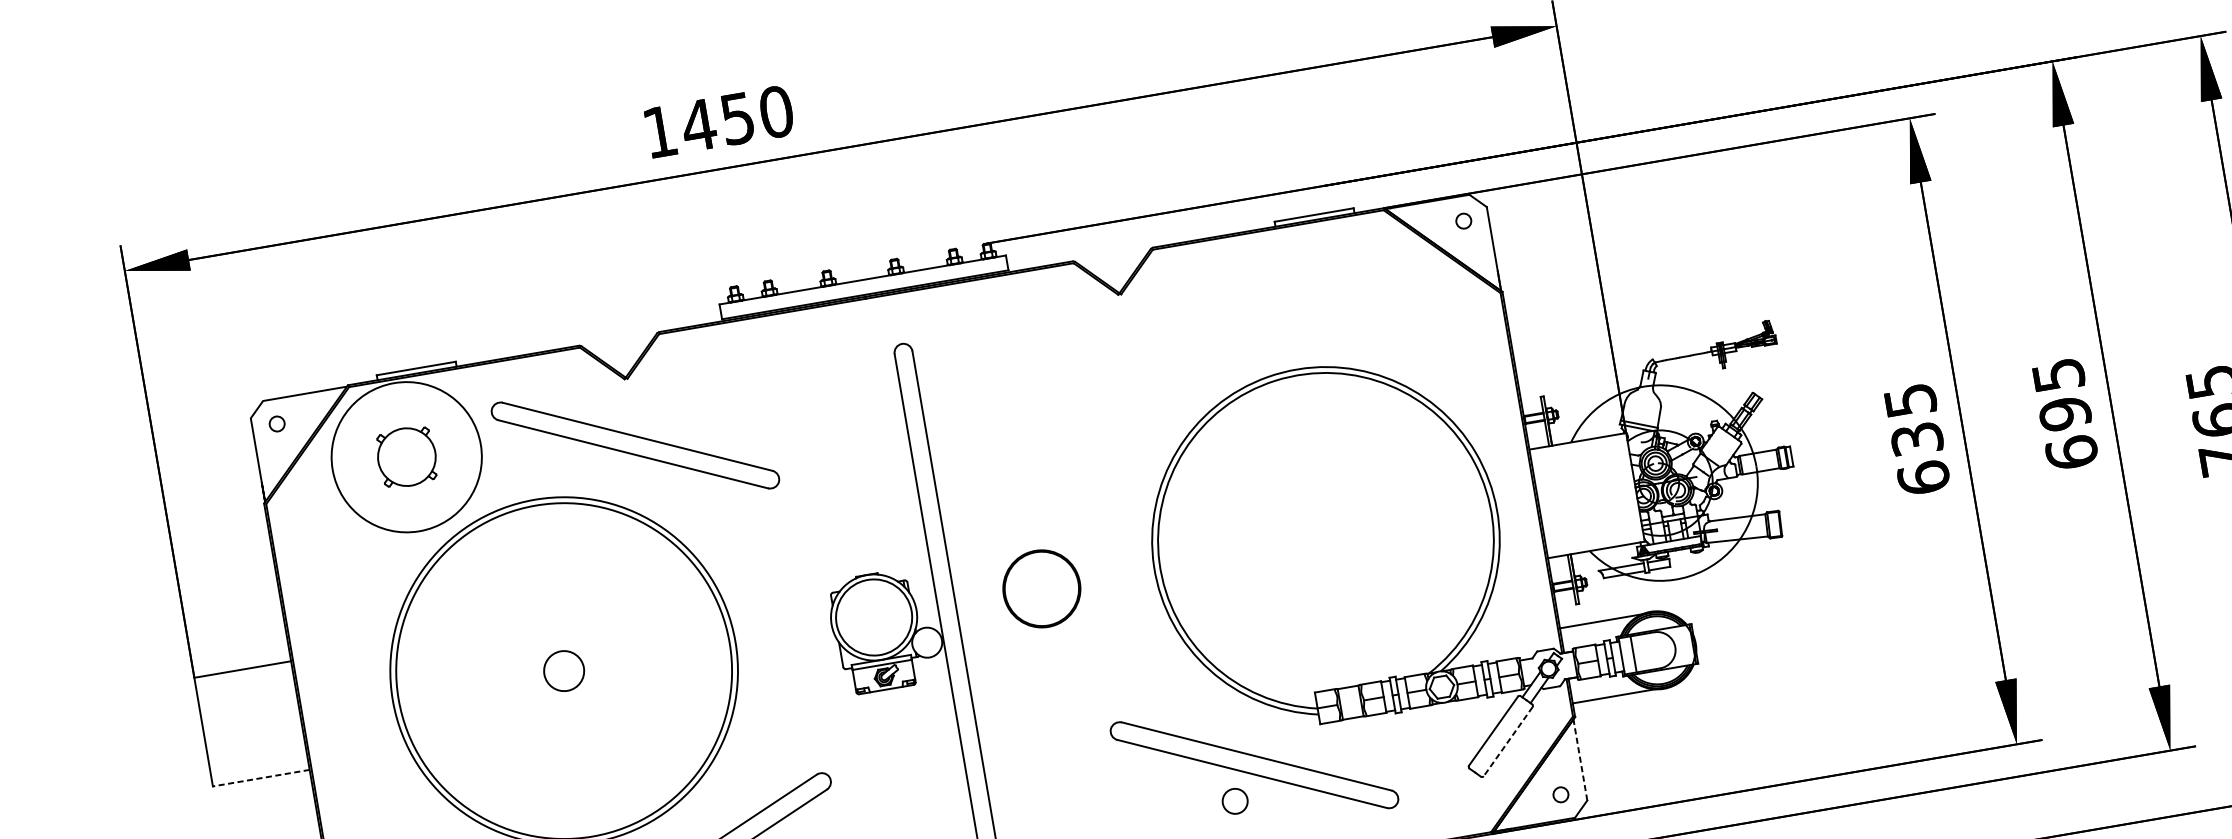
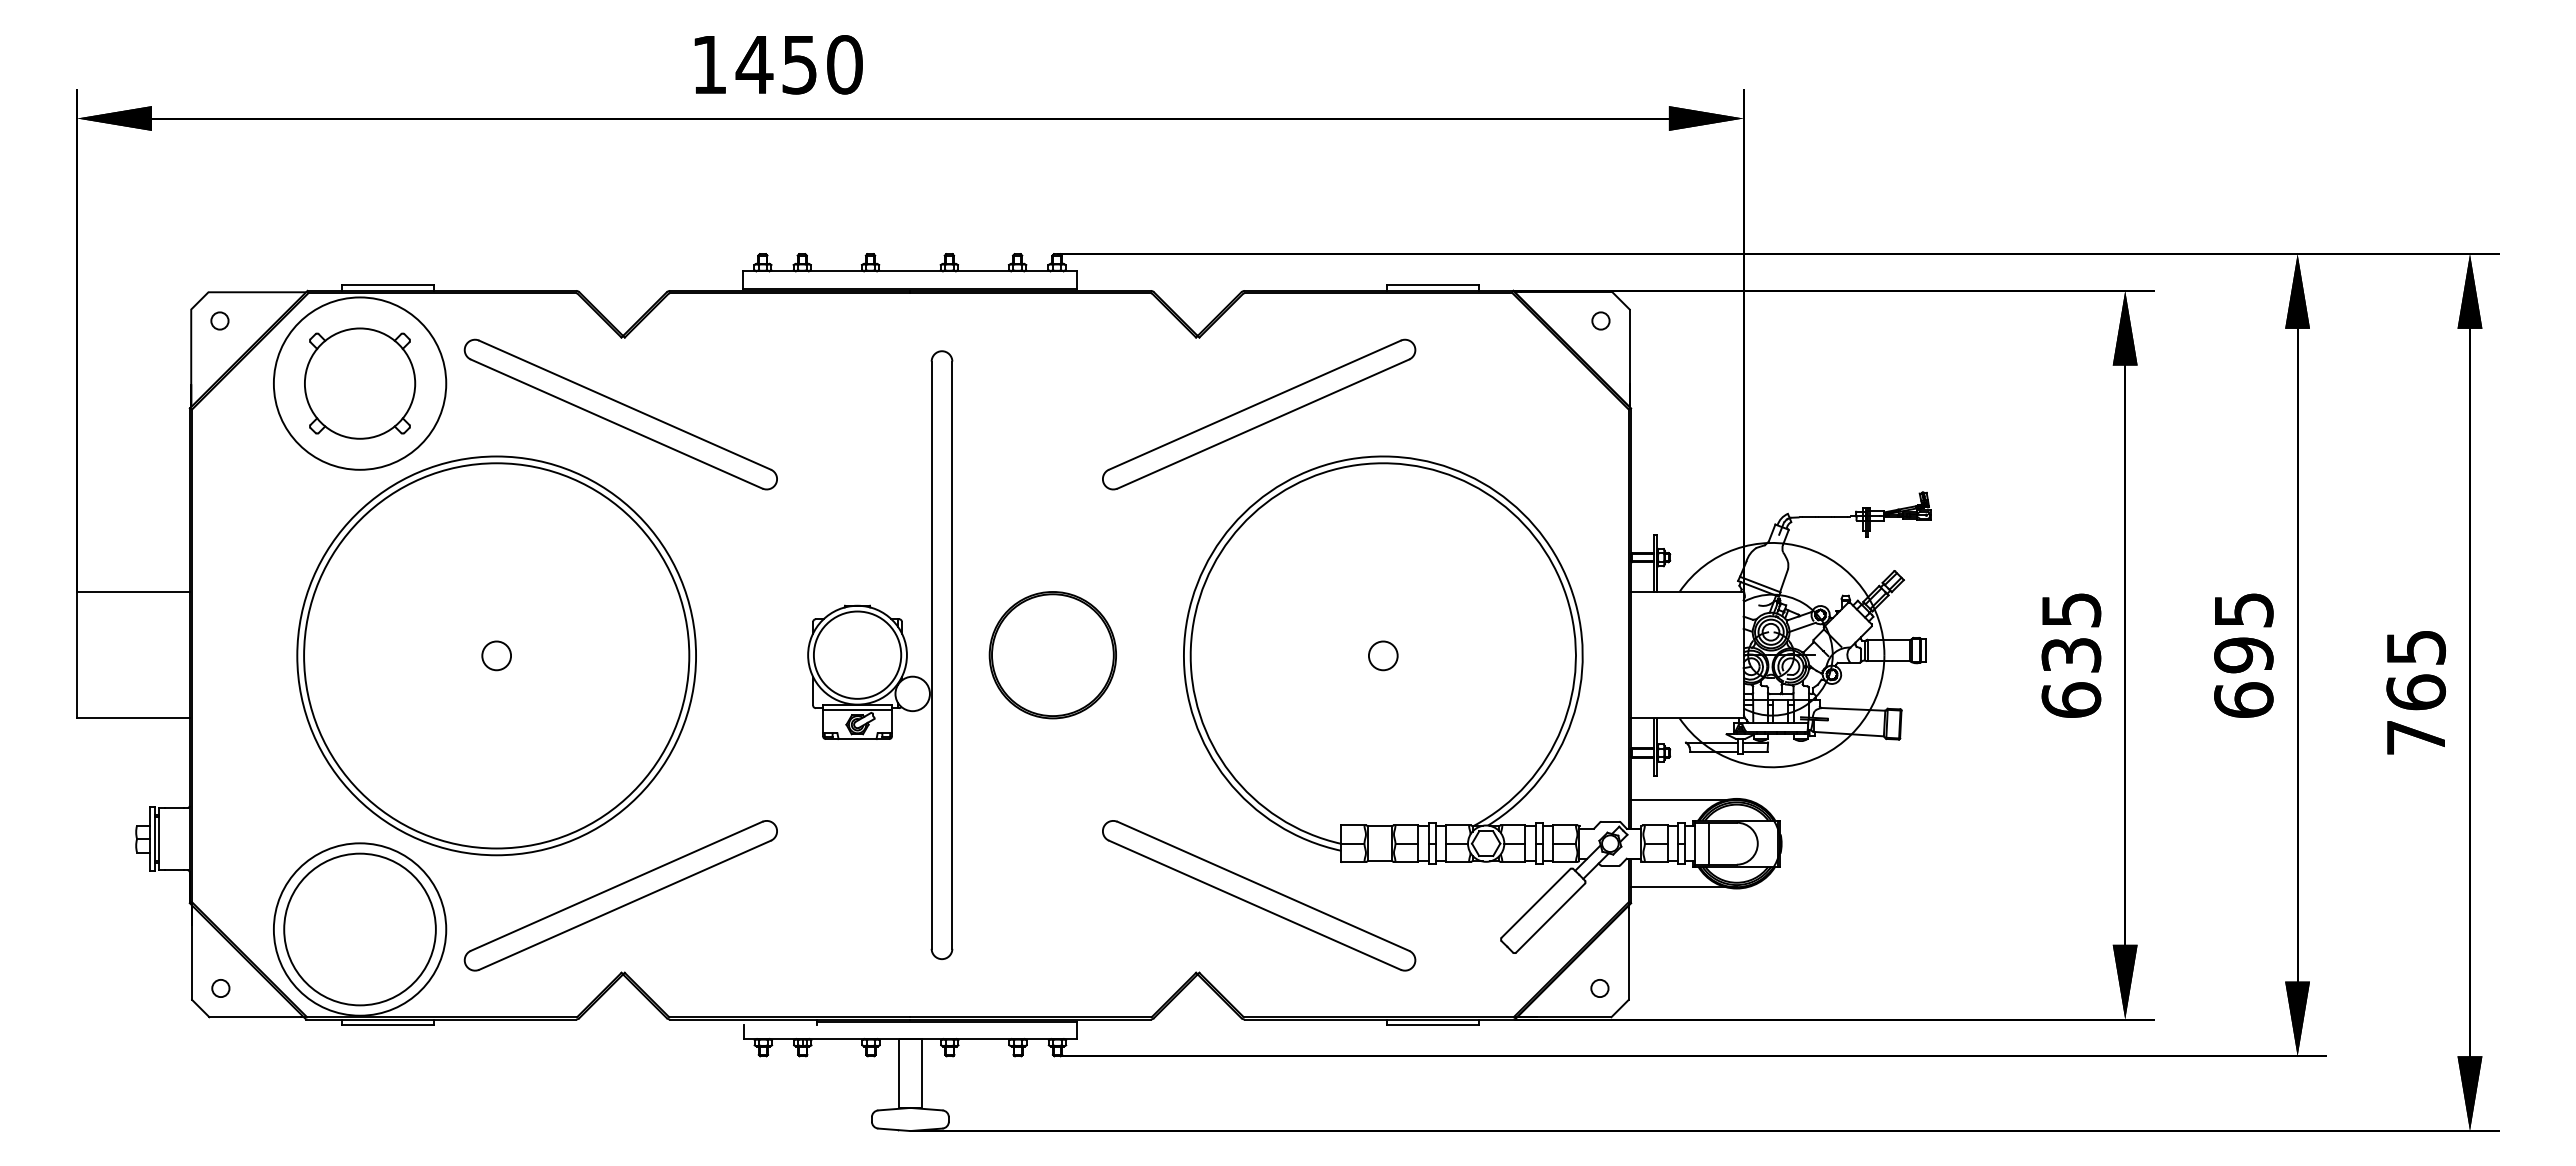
part: (1184, 351) -> (1259, 414), added
part: (407, 457) -> (360, 383), size x1.67
part: (1041, 589) -> (1052, 655), size x1.43
circle: (563, 670) -> (496, 655), size x0.62
line: (1508, 741) -> (1550, 918), dashed -> solid
line: (1580, 761) -> (1628, 954), dashed -> solid
line: (261, 778) -> (133, 718), dashed -> solid
circle: (1235, 800) -> (1383, 655), moved

